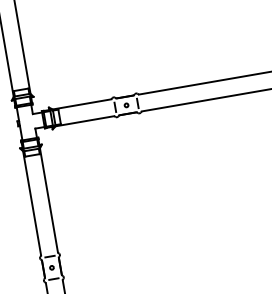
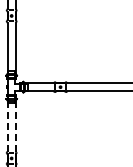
line: (48, 201) -> (15, 126), solid -> dashed
line: (32, 204) -> (7, 126), solid -> dashed

